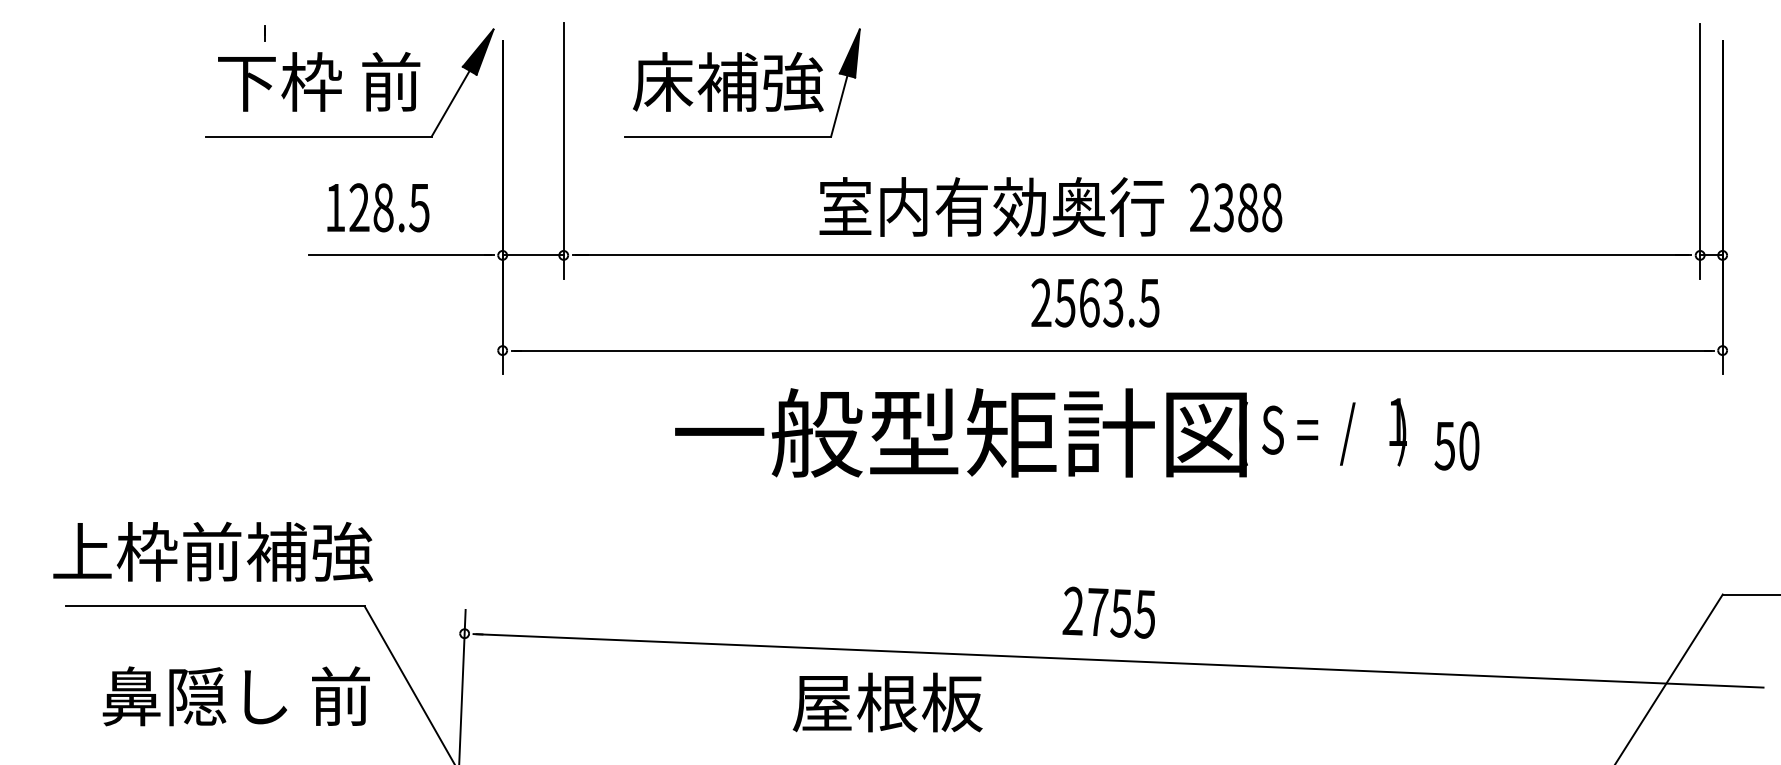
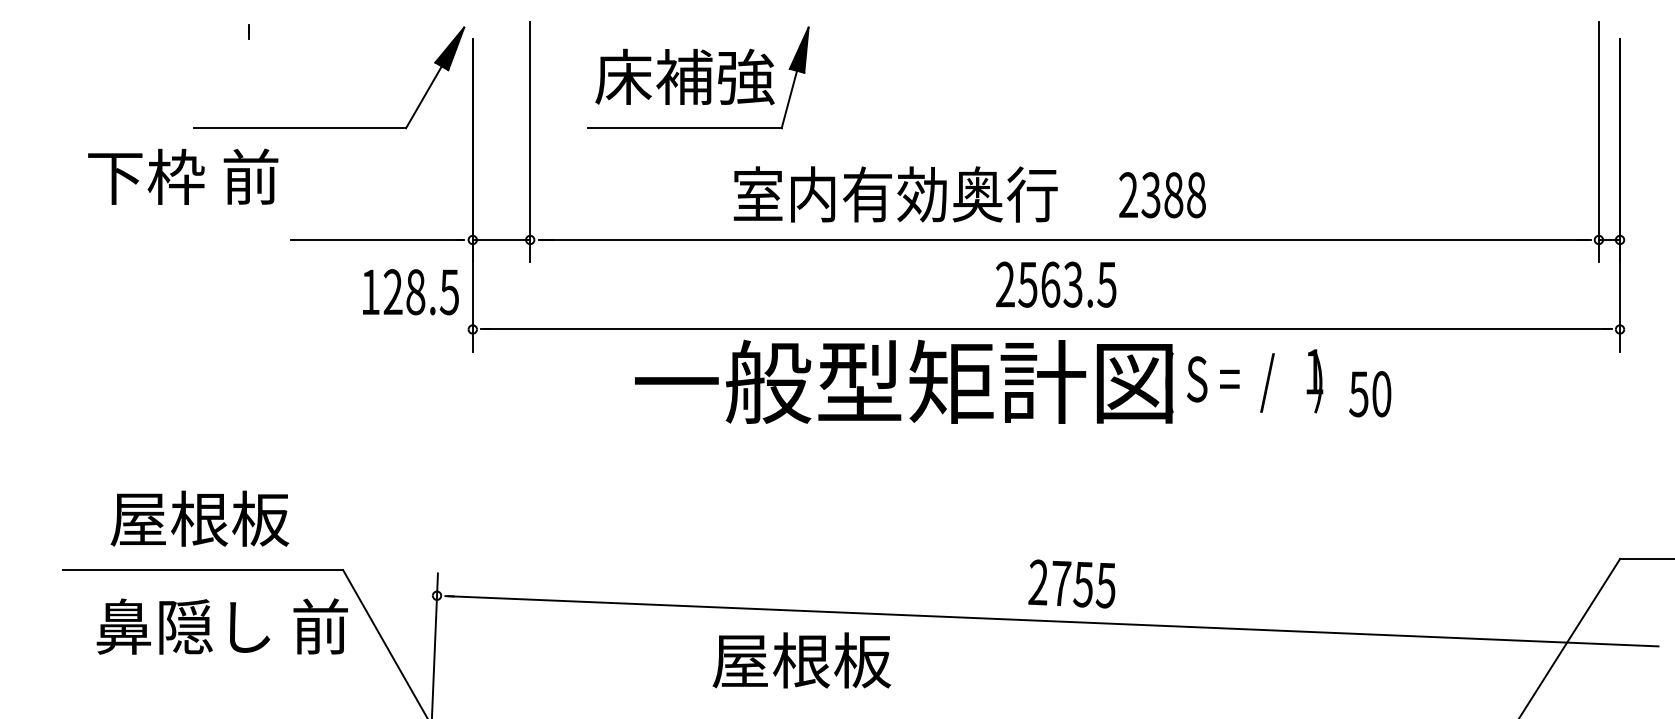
text: (319, 81) -> (183, 176), moved
text: (991, 207) -> (895, 194), moved
text: (377, 208) -> (410, 292), moved
text: (1095, 302) -> (1056, 284), moved
text: (1041, 432) -> (979, 381), moved
text: (1457, 446) -> (1370, 394), moved
text: (213, 551) -> (200, 518), 上枠前補強 -> 屋根板
text: (1108, 612) -> (1071, 583), moved
text: (235, 696) -> (221, 626), moved
text: (887, 702) -> (801, 660), moved

